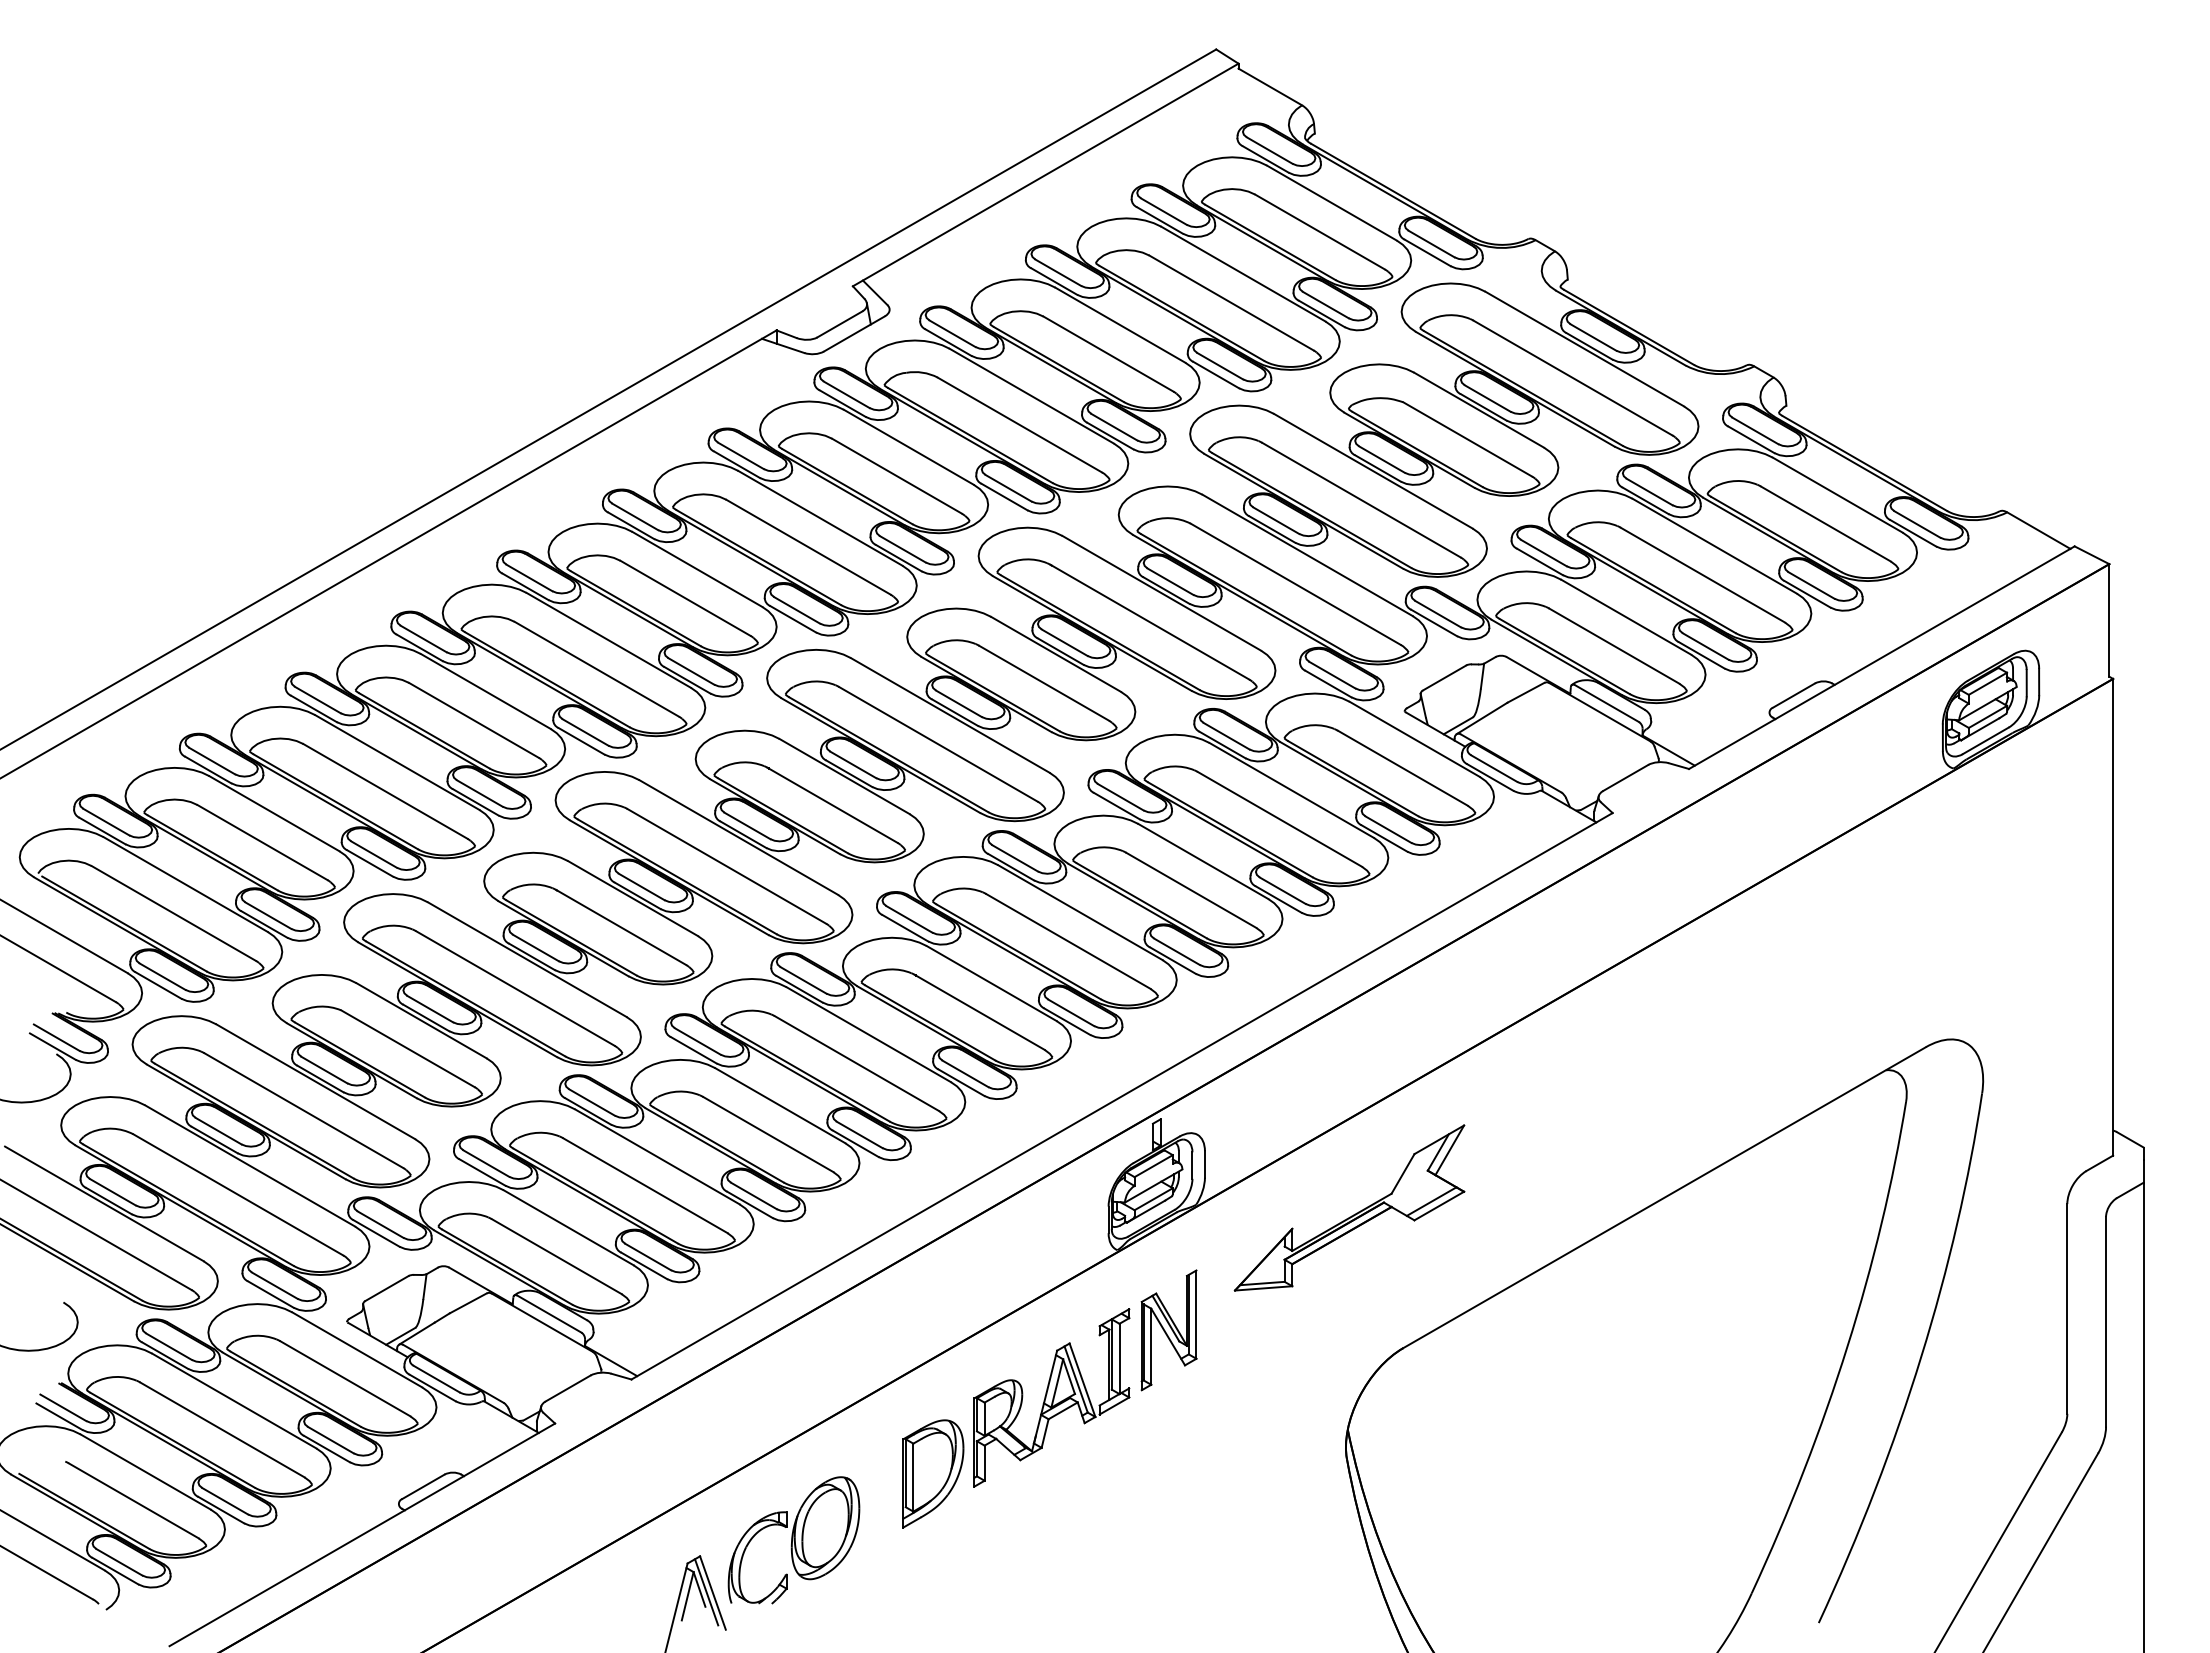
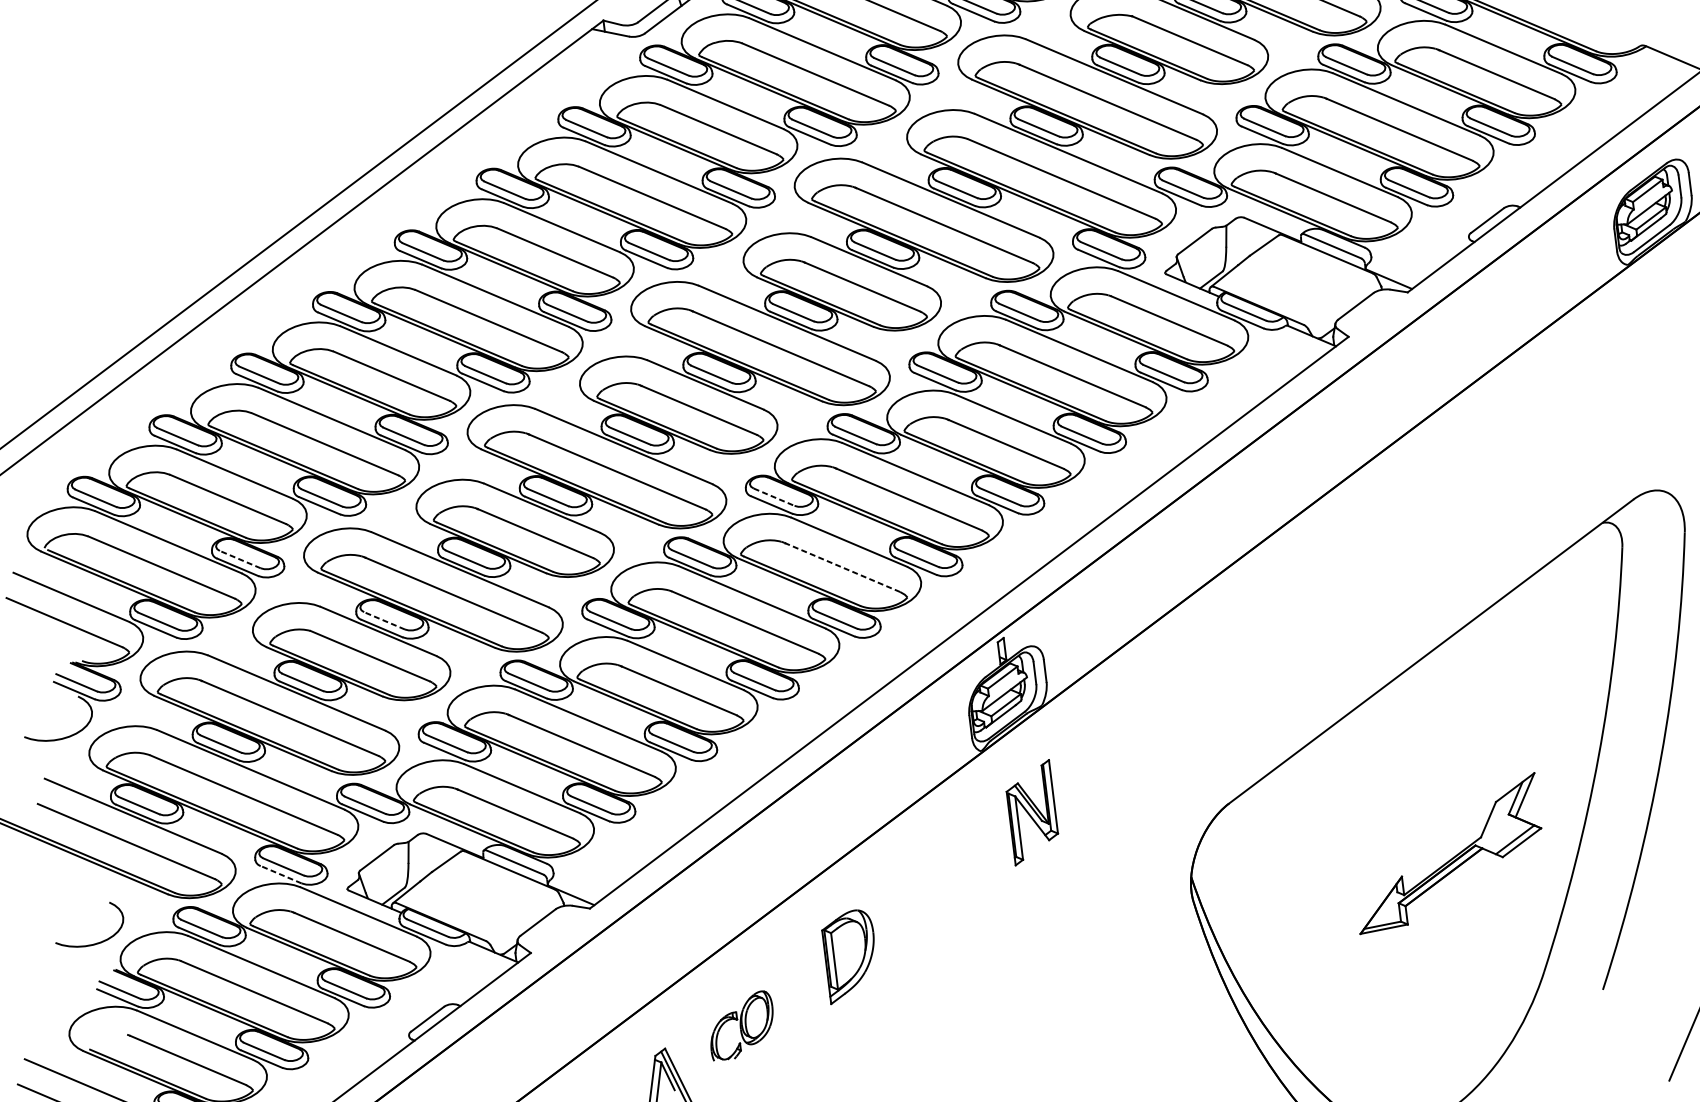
line: (267, 915) -> (239, 559), solid -> dashed
line: (909, 919) -> (774, 497), solid -> dashed
line: (429, 1008) -> (383, 620), solid -> dashed
line: (979, 1012) -> (842, 567), solid -> dashed
part: (1353, 1214) -> (1451, 858), moved
line: (270, 1294) -> (280, 874), solid -> dashed
part: (1051, 1397) -> (941, 880), removed
part: (793, 1540) -> (741, 1025), size x0.6

